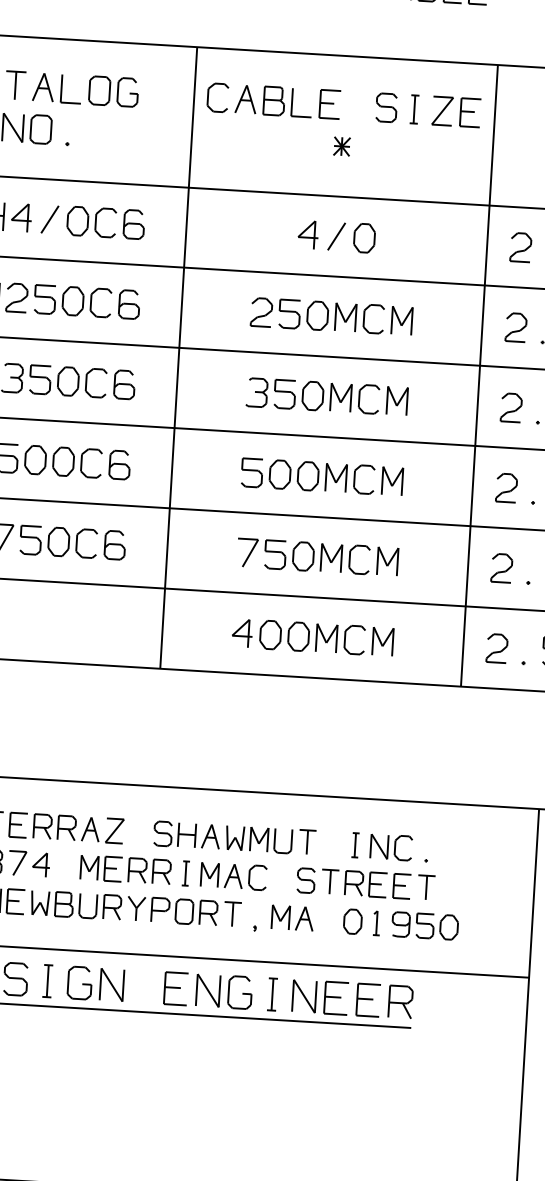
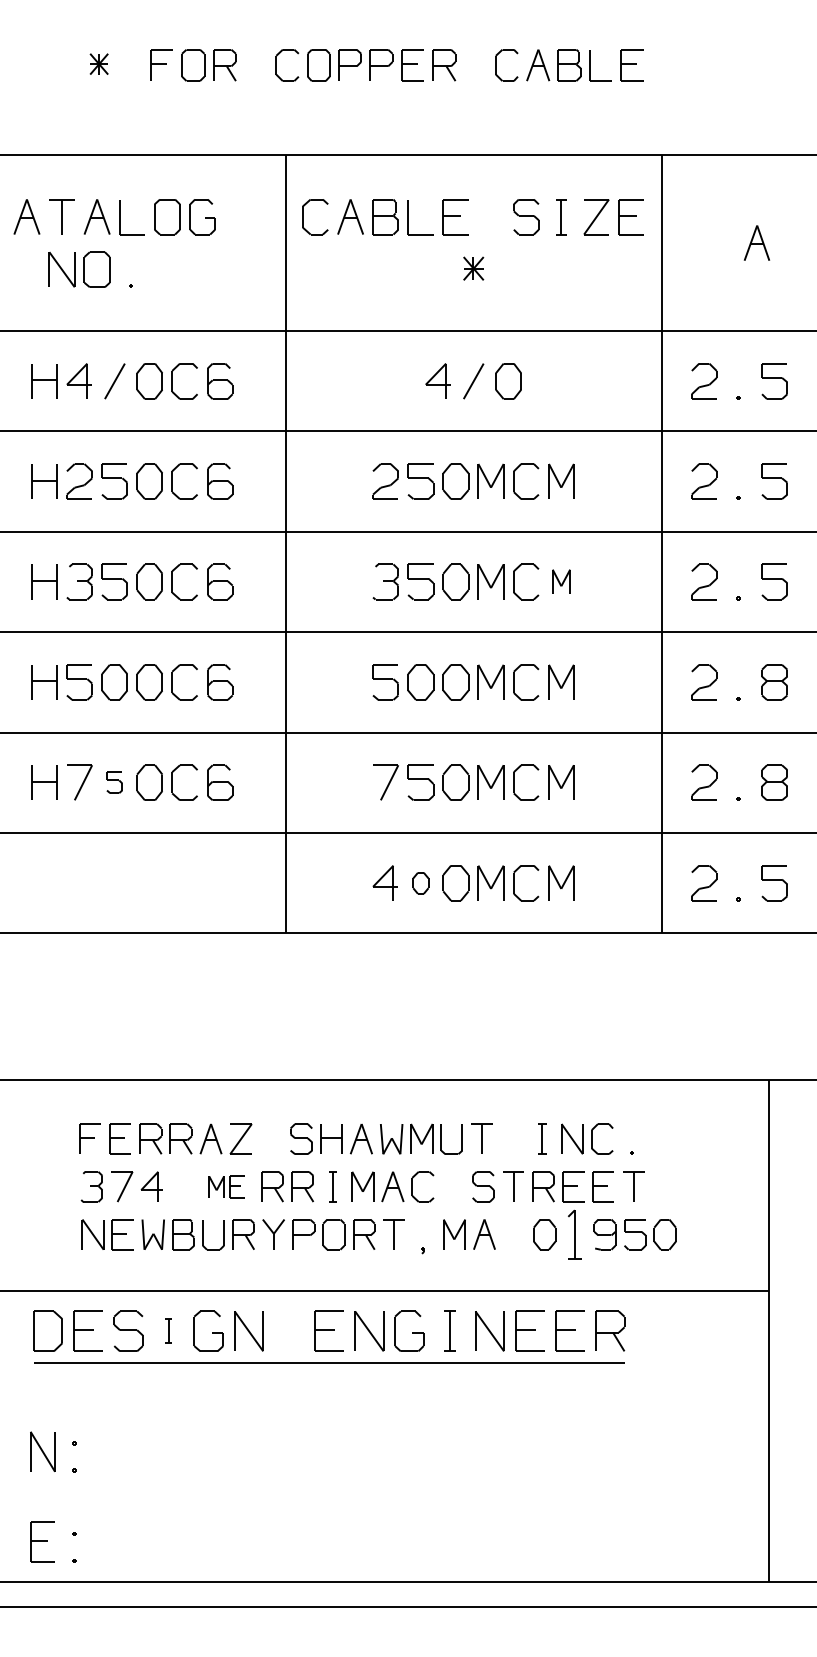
part: (397, 400) -> (561, 581), size x0.7
part: (30, 540) -> (114, 782), size x0.6
part: (270, 635) -> (420, 883), size x0.6
part: (100, 868) -> (226, 1186), size x0.7
part: (376, 923) -> (574, 1234), size x1.6
part: (47, 980) -> (168, 1330), size x0.6

